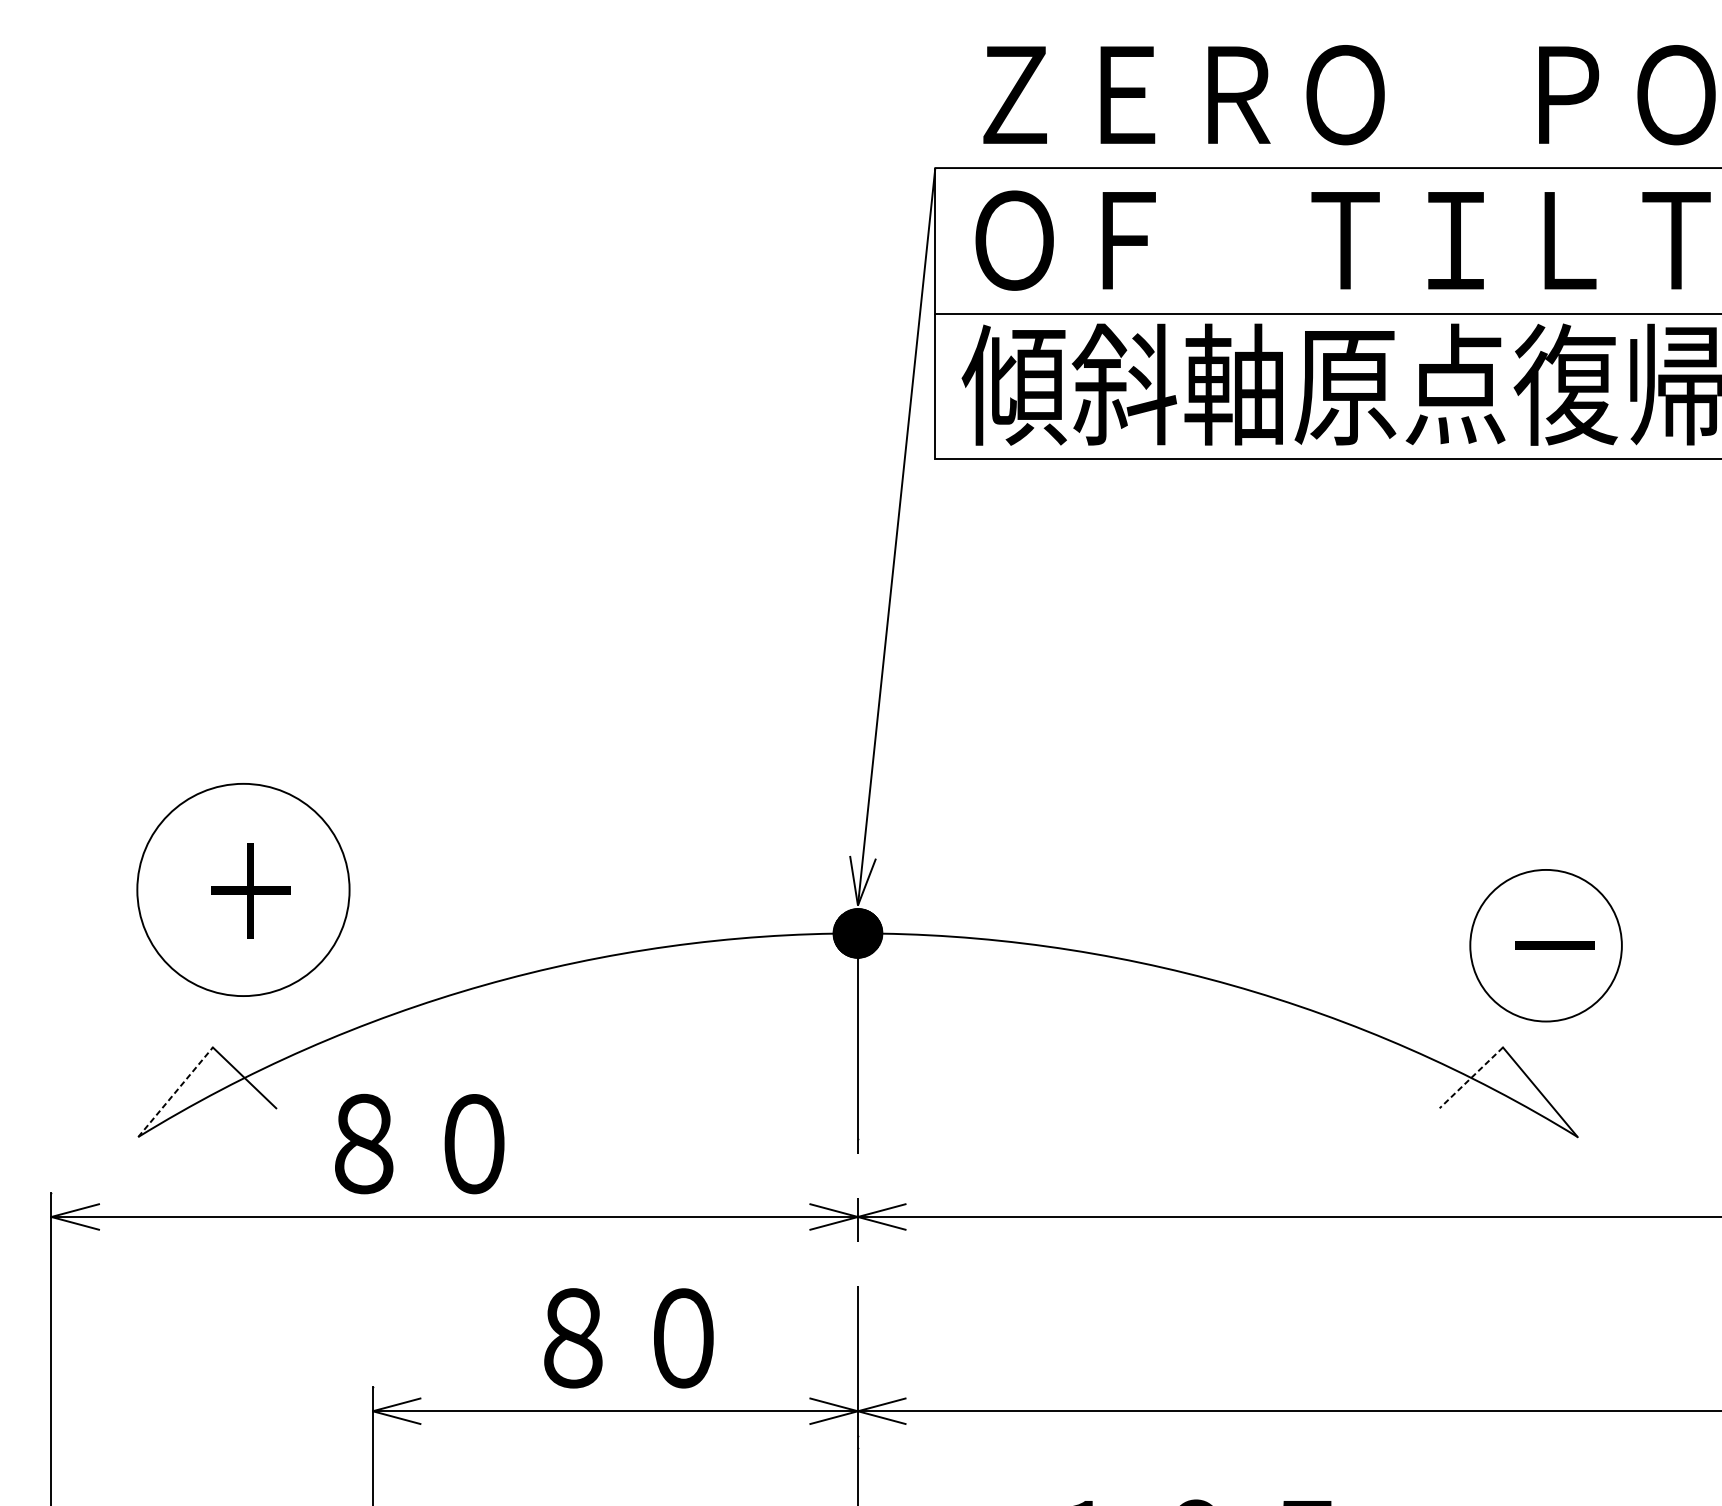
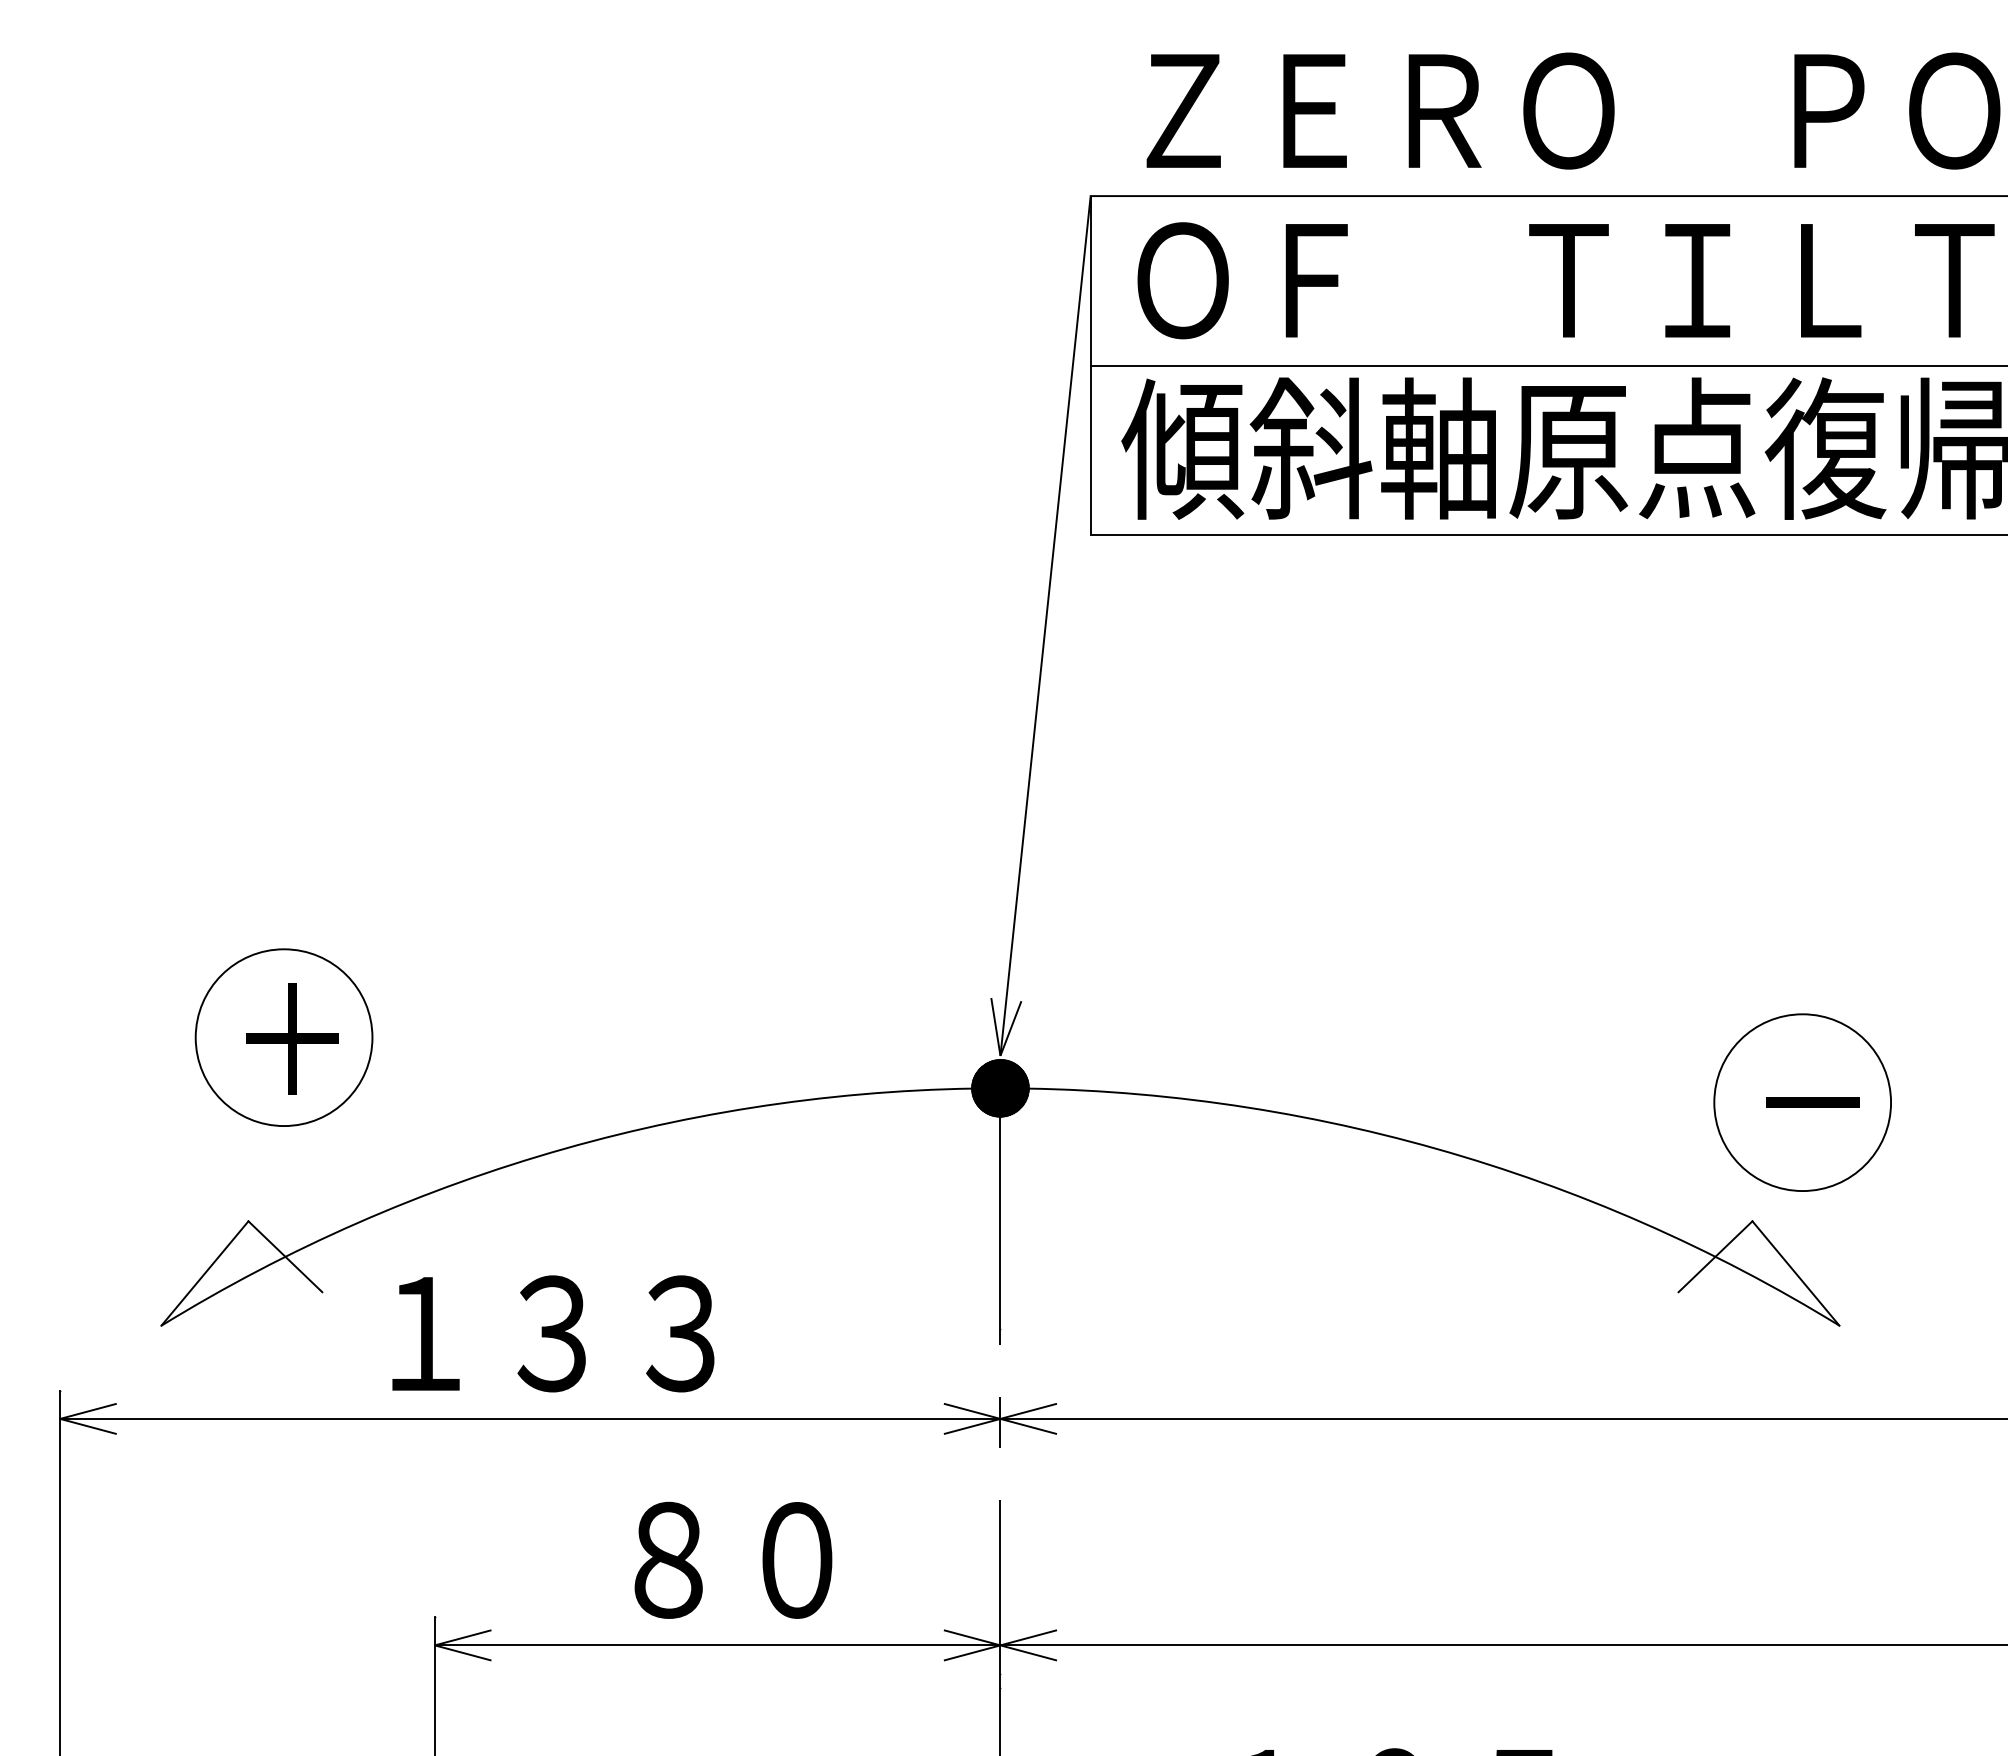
circle: (242, 889) -> (283, 1037), size x0.71
line: (1471, 1078) -> (1715, 1257), dashed -> solid
line: (175, 1092) -> (204, 1273), dashed -> solid
text: (473, 1143) -> (552, 1333), ８０ -> １３３

